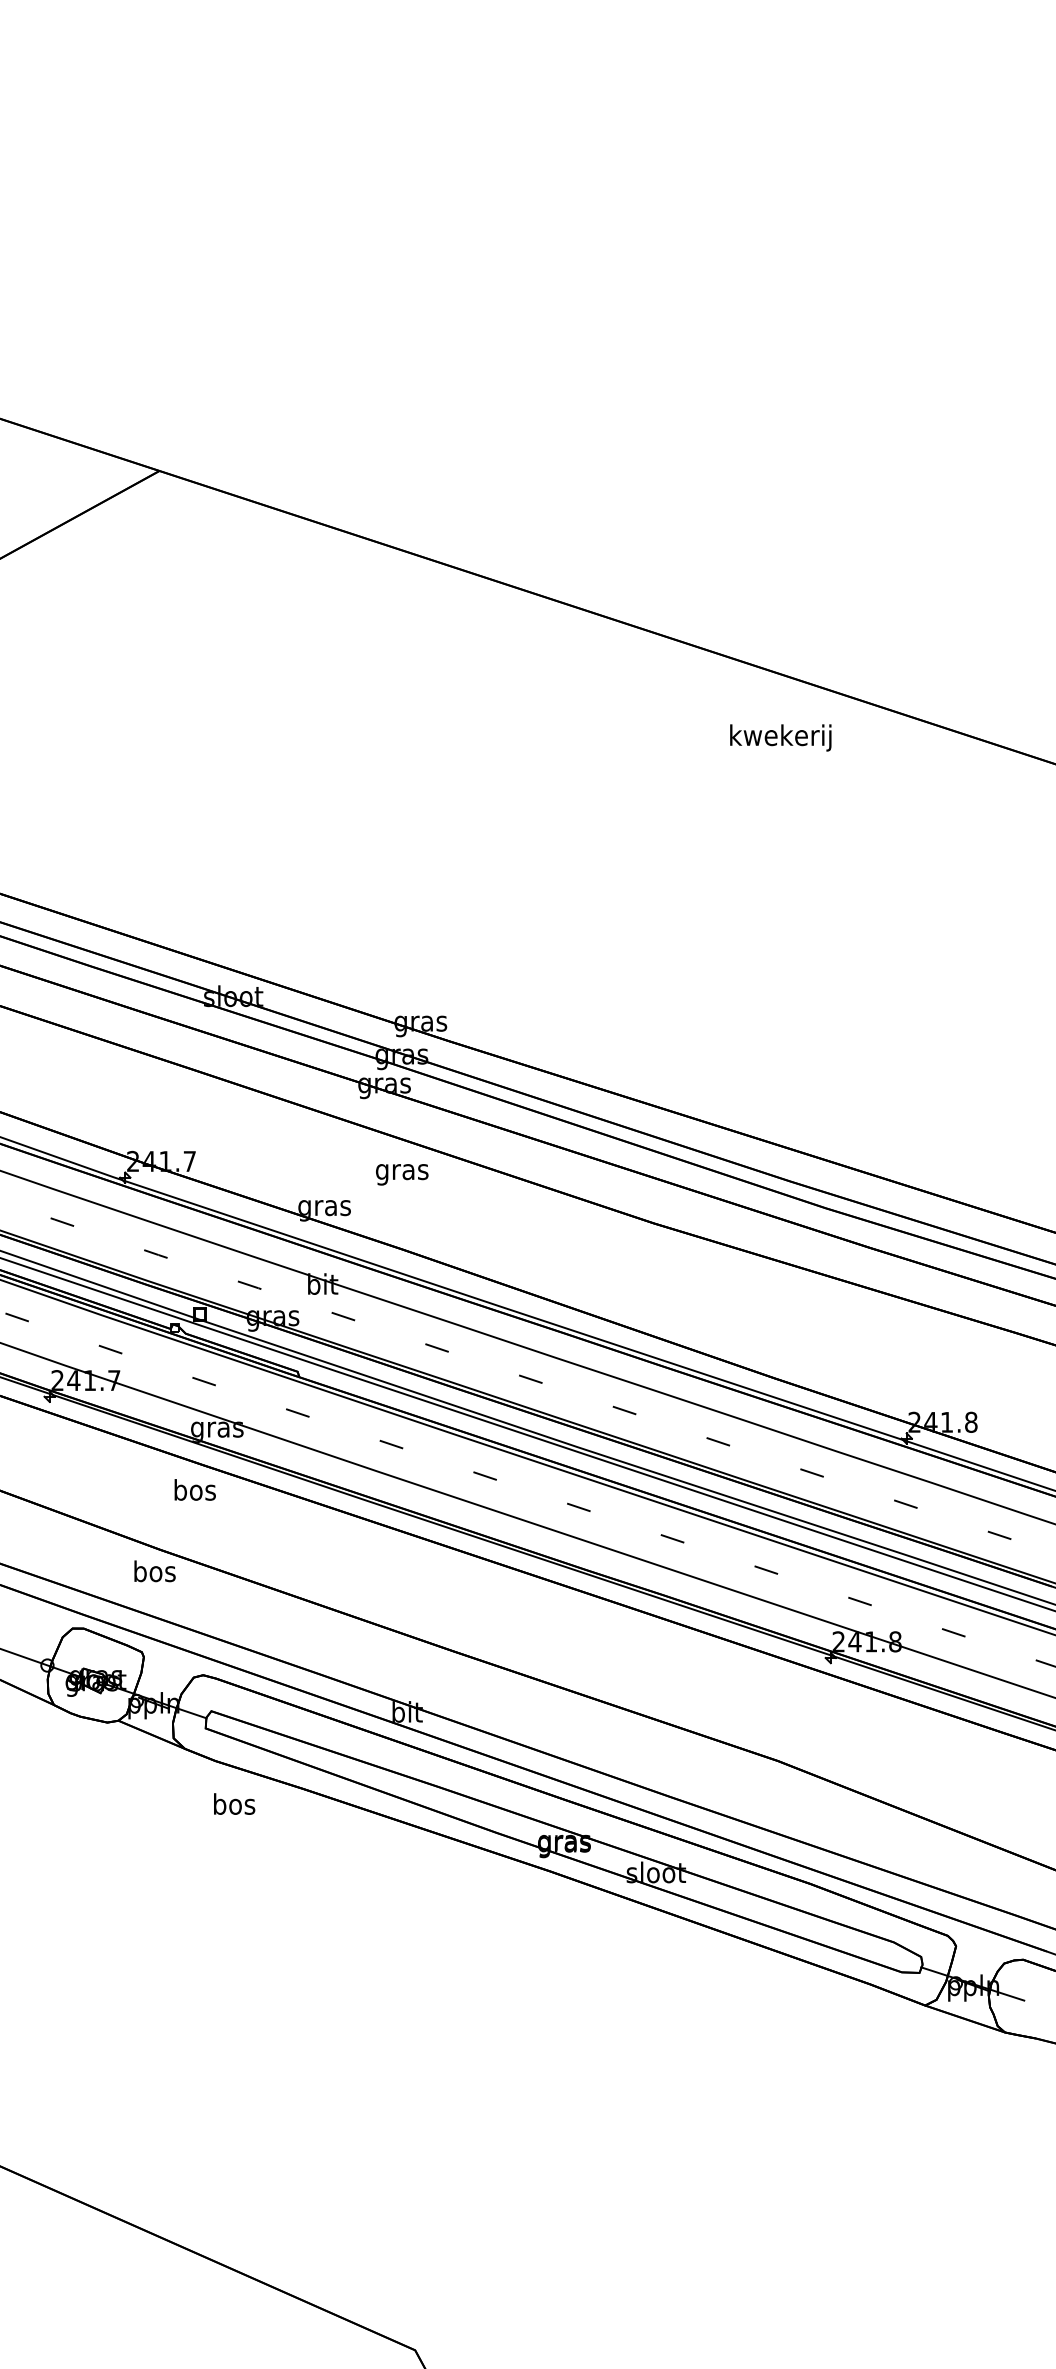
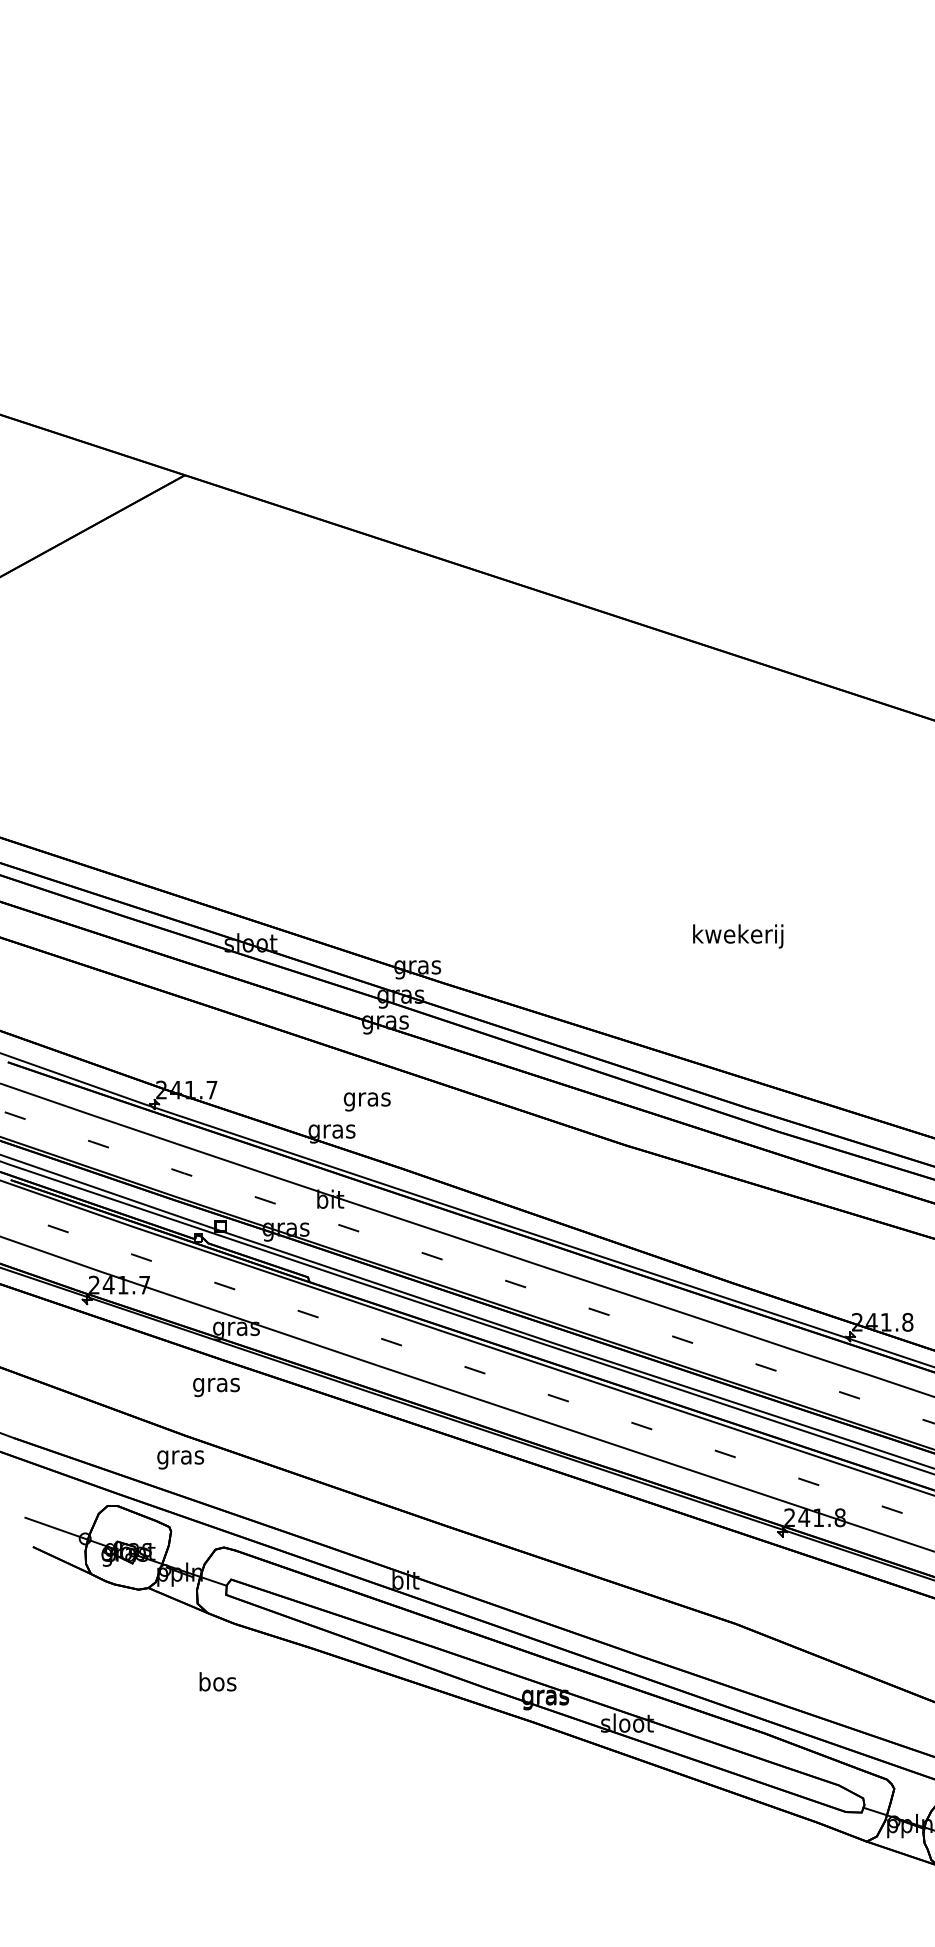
text: (780, 737) -> (737, 936), moved
text: (402, 1174) -> (367, 1101), moved
text: (194, 1492) -> (216, 1384), bos -> gras
text: (154, 1573) -> (180, 1456), bos -> gras
text: (234, 1803) -> (217, 1681), moved

